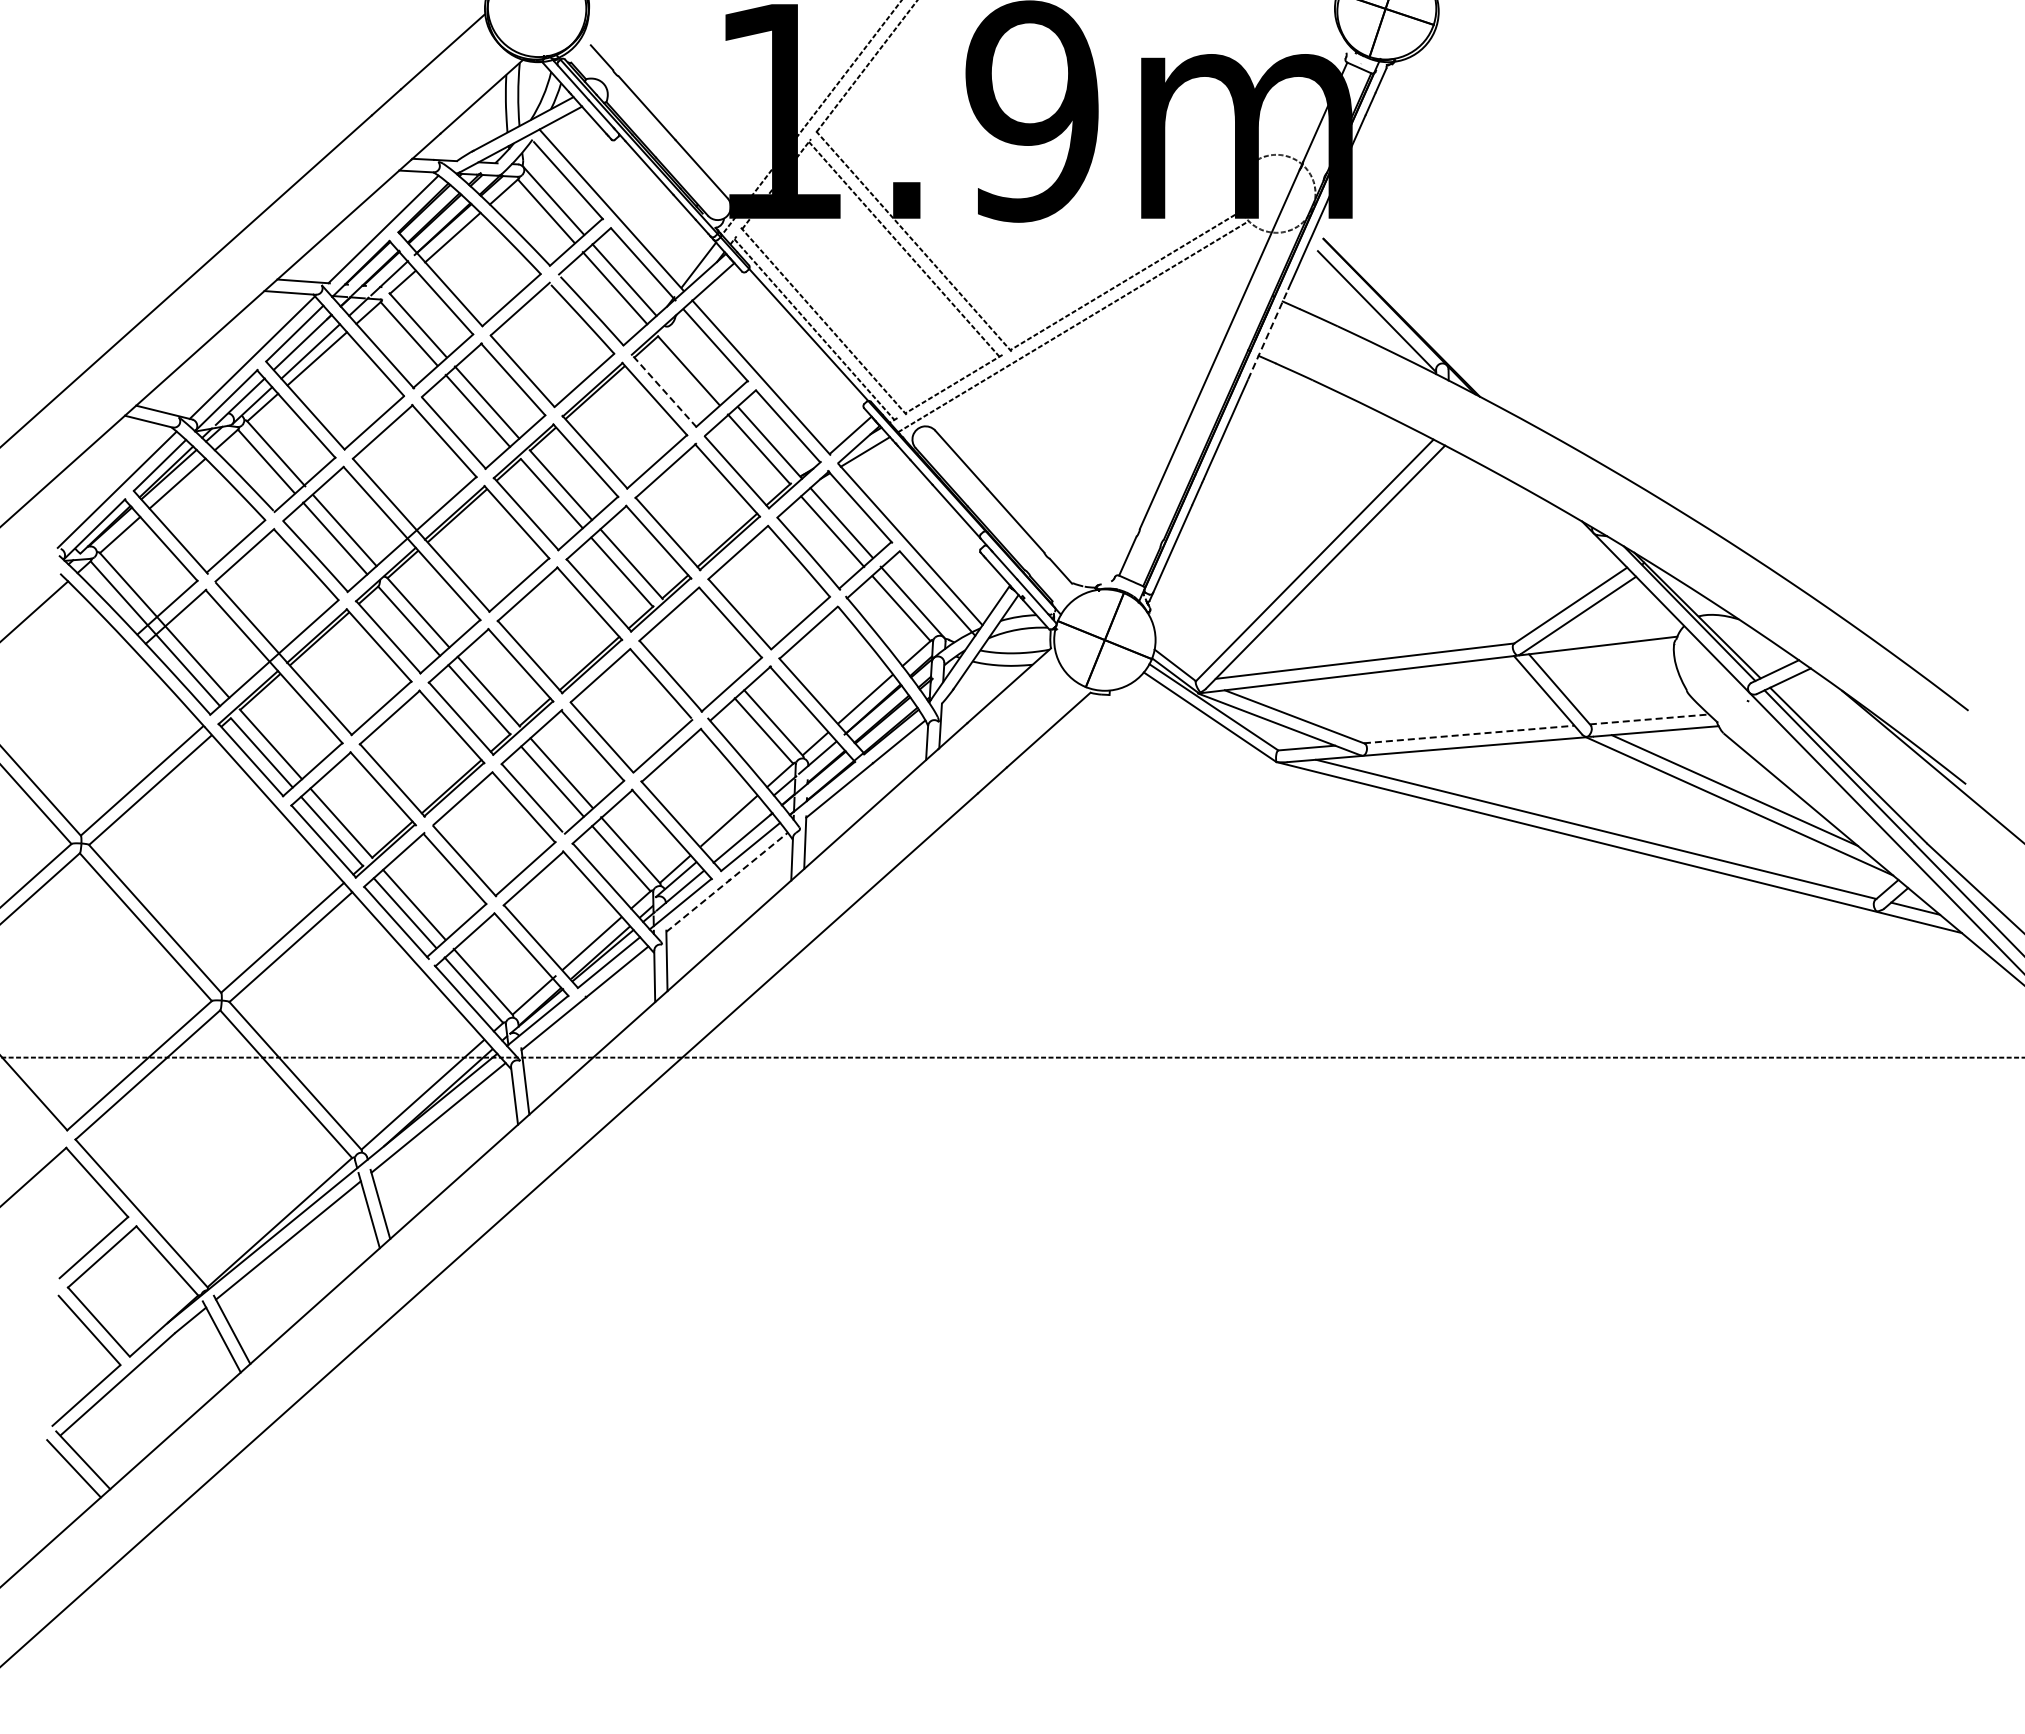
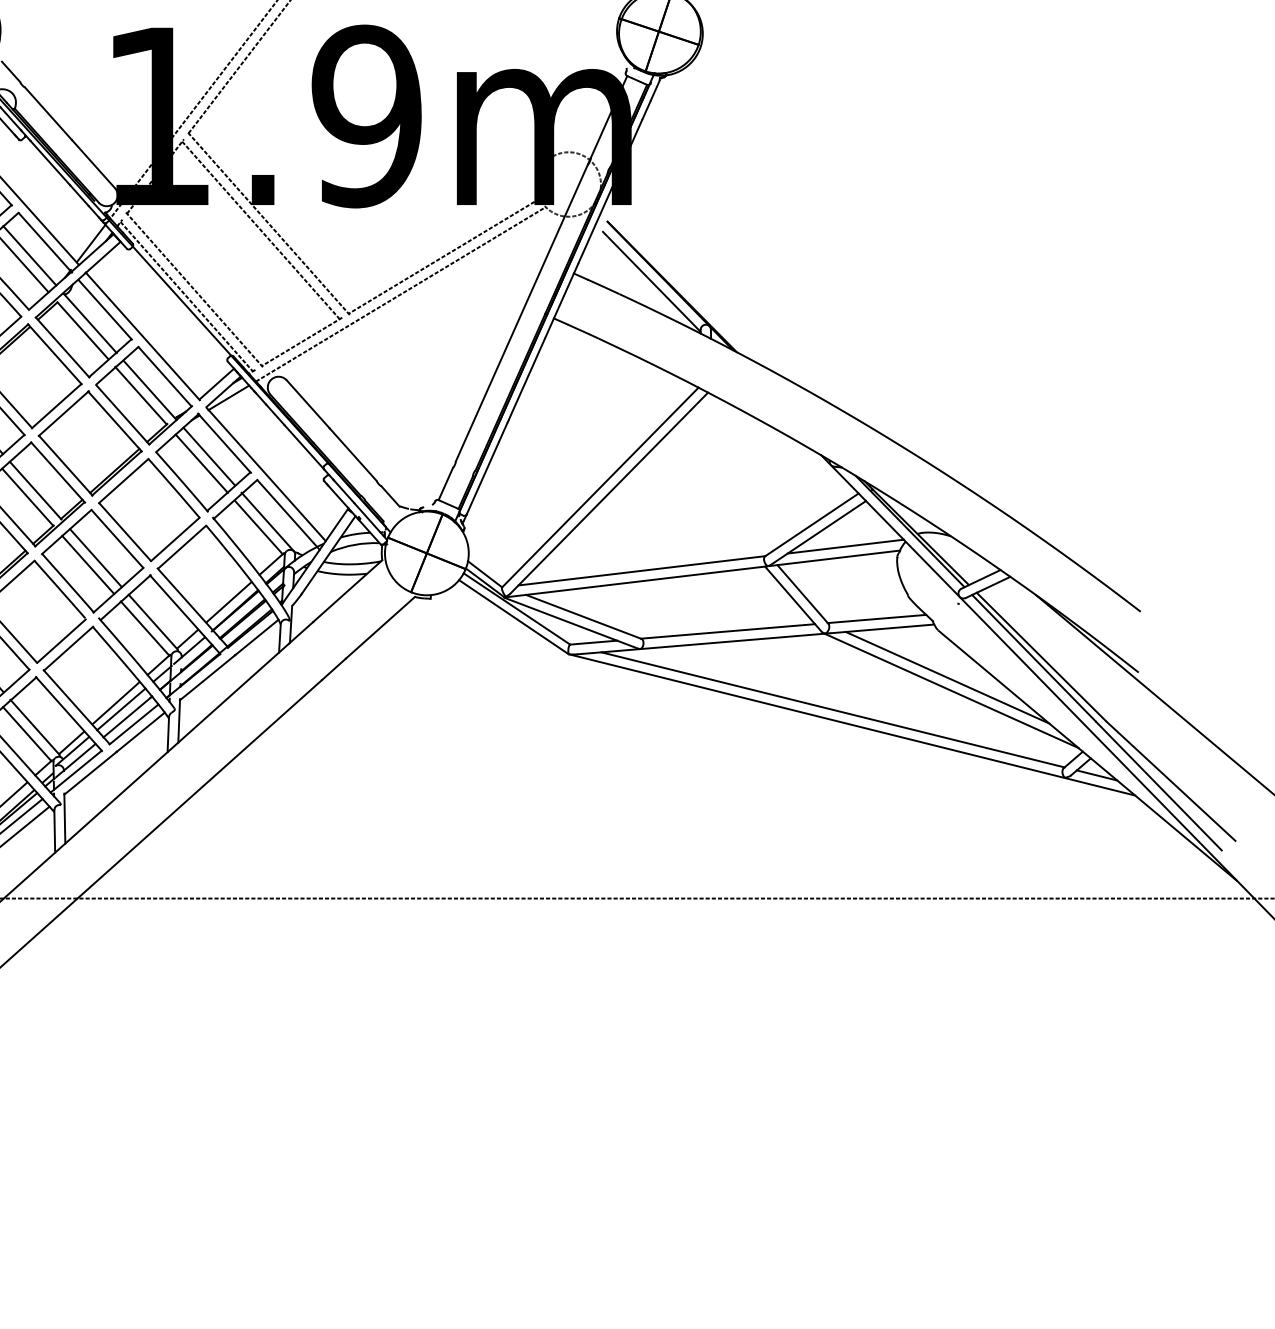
line: (1268, 334) -> (562, 300), dashed -> solid
line: (697, 362) -> (90, 323), added
line: (664, 391) -> (62, 347), dashed -> solid
line: (1611, 631) -> (845, 546), added
line: (704, 645) -> (95, 557), added
line: (694, 653) -> (87, 564), added
line: (1649, 719) -> (877, 619), dashed -> solid
line: (1469, 734) -> (728, 631), dashed -> solid
line: (734, 828) -> (120, 709), added
line: (727, 882) -> (114, 753), dashed -> solid

